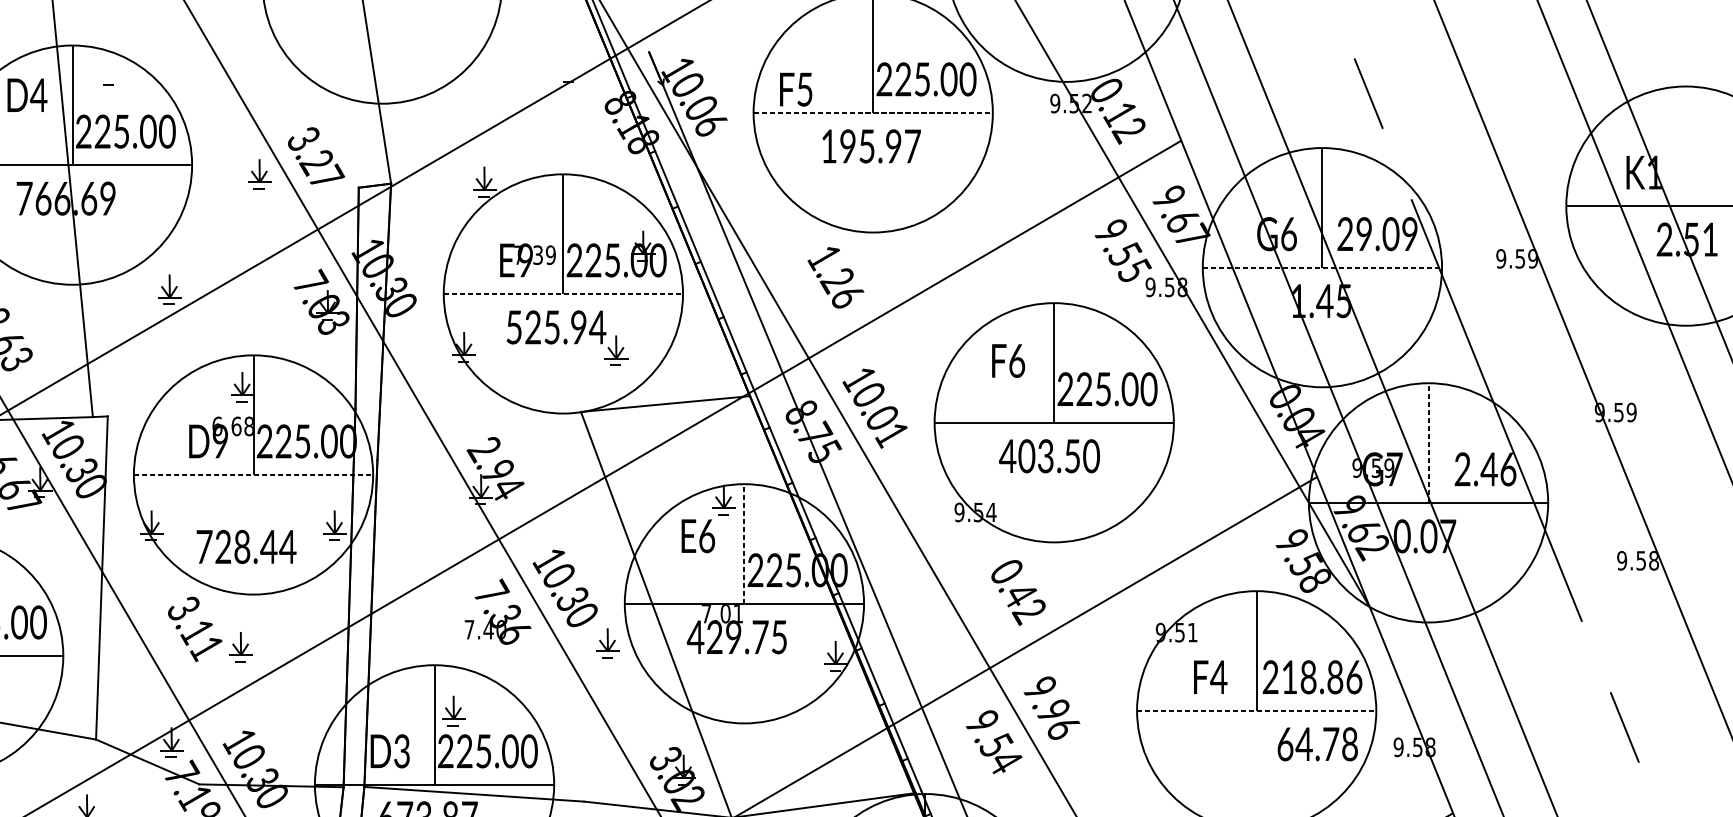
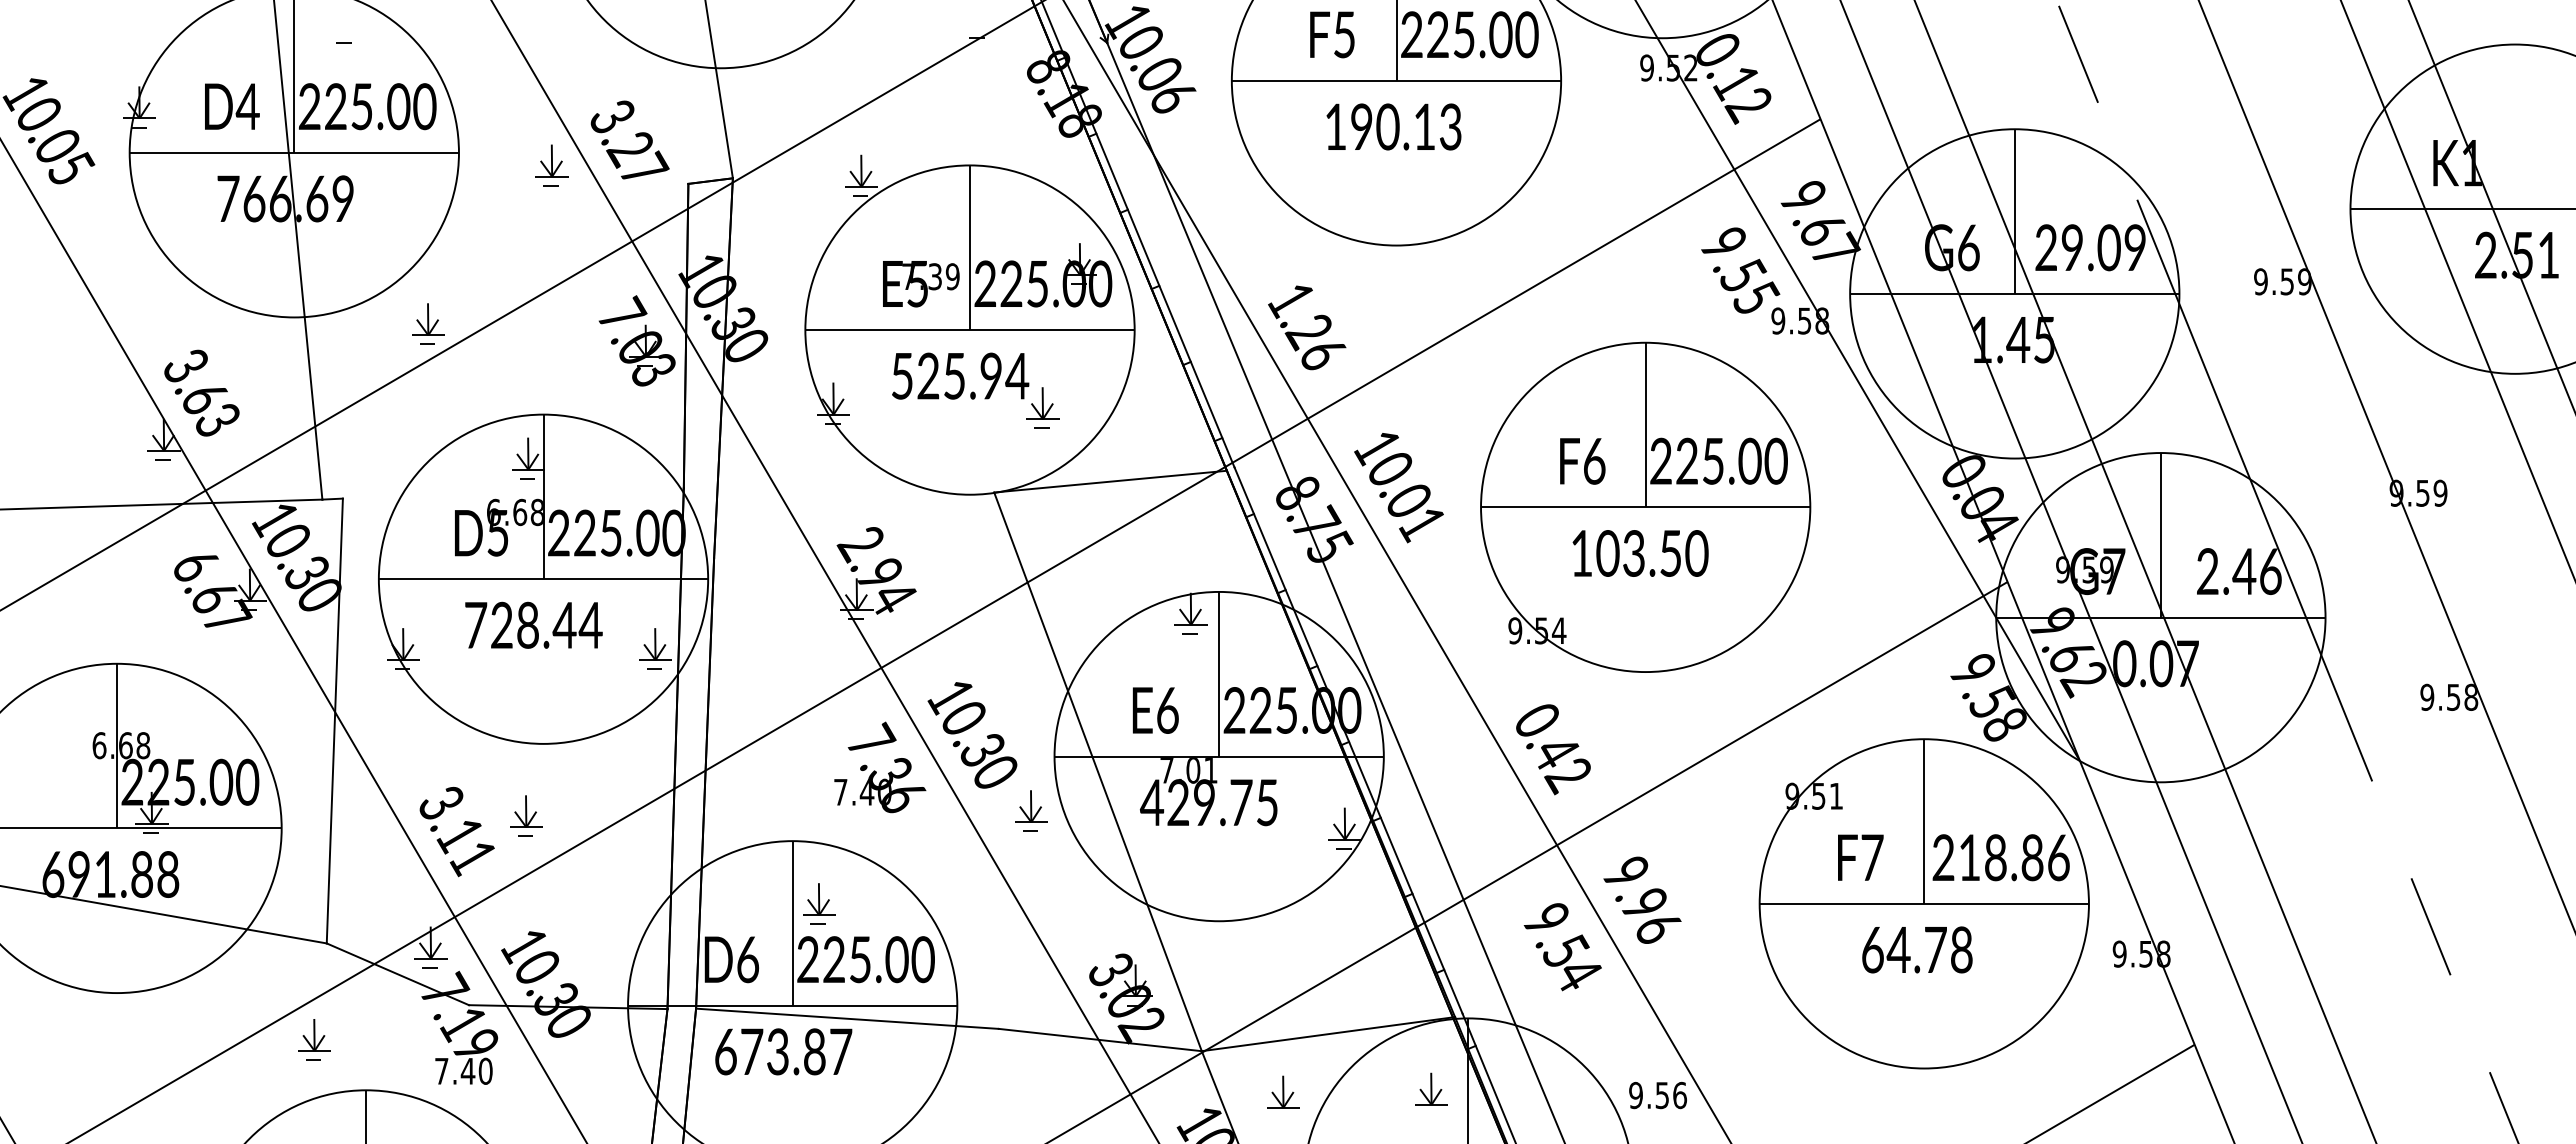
text: (796, 89) -> (1332, 34), moved
text: (27, 95) -> (232, 106), moved
line: (873, 112) -> (1396, 80), dashed -> solid
text: (889, 146) -> (1419, 126), 195.97 -> 190.13
text: (525, 260) -> (917, 283), E9 -> E5
line: (1322, 267) -> (2014, 293), dashed -> solid
text: (836, 277) -> (1307, 327), moved
line: (563, 294) -> (970, 330), dashed -> solid
text: (1008, 361) -> (1582, 461), moved
text: (220, 441) -> (497, 532), D9 -> D5
line: (1428, 442) -> (2160, 534), dashed -> solid
text: (1007, 456) -> (1581, 553), 403.50 -> 103.50
line: (253, 475) -> (543, 579), dashed -> solid
text: (698, 536) -> (1155, 710), moved
line: (744, 543) -> (1219, 673), dashed -> solid
text: (246, 546) -> (533, 624), moved
text: (1018, 592) -> (1553, 749), moved
text: (194, 629) -> (456, 831), moved
text: (1219, 677) -> (1872, 857), F4 -> F7
line: (1256, 710) -> (1924, 903), dashed -> solid
text: (1317, 743) -> (1917, 949), moved
text: (402, 751) -> (748, 959), D3 -> D6

